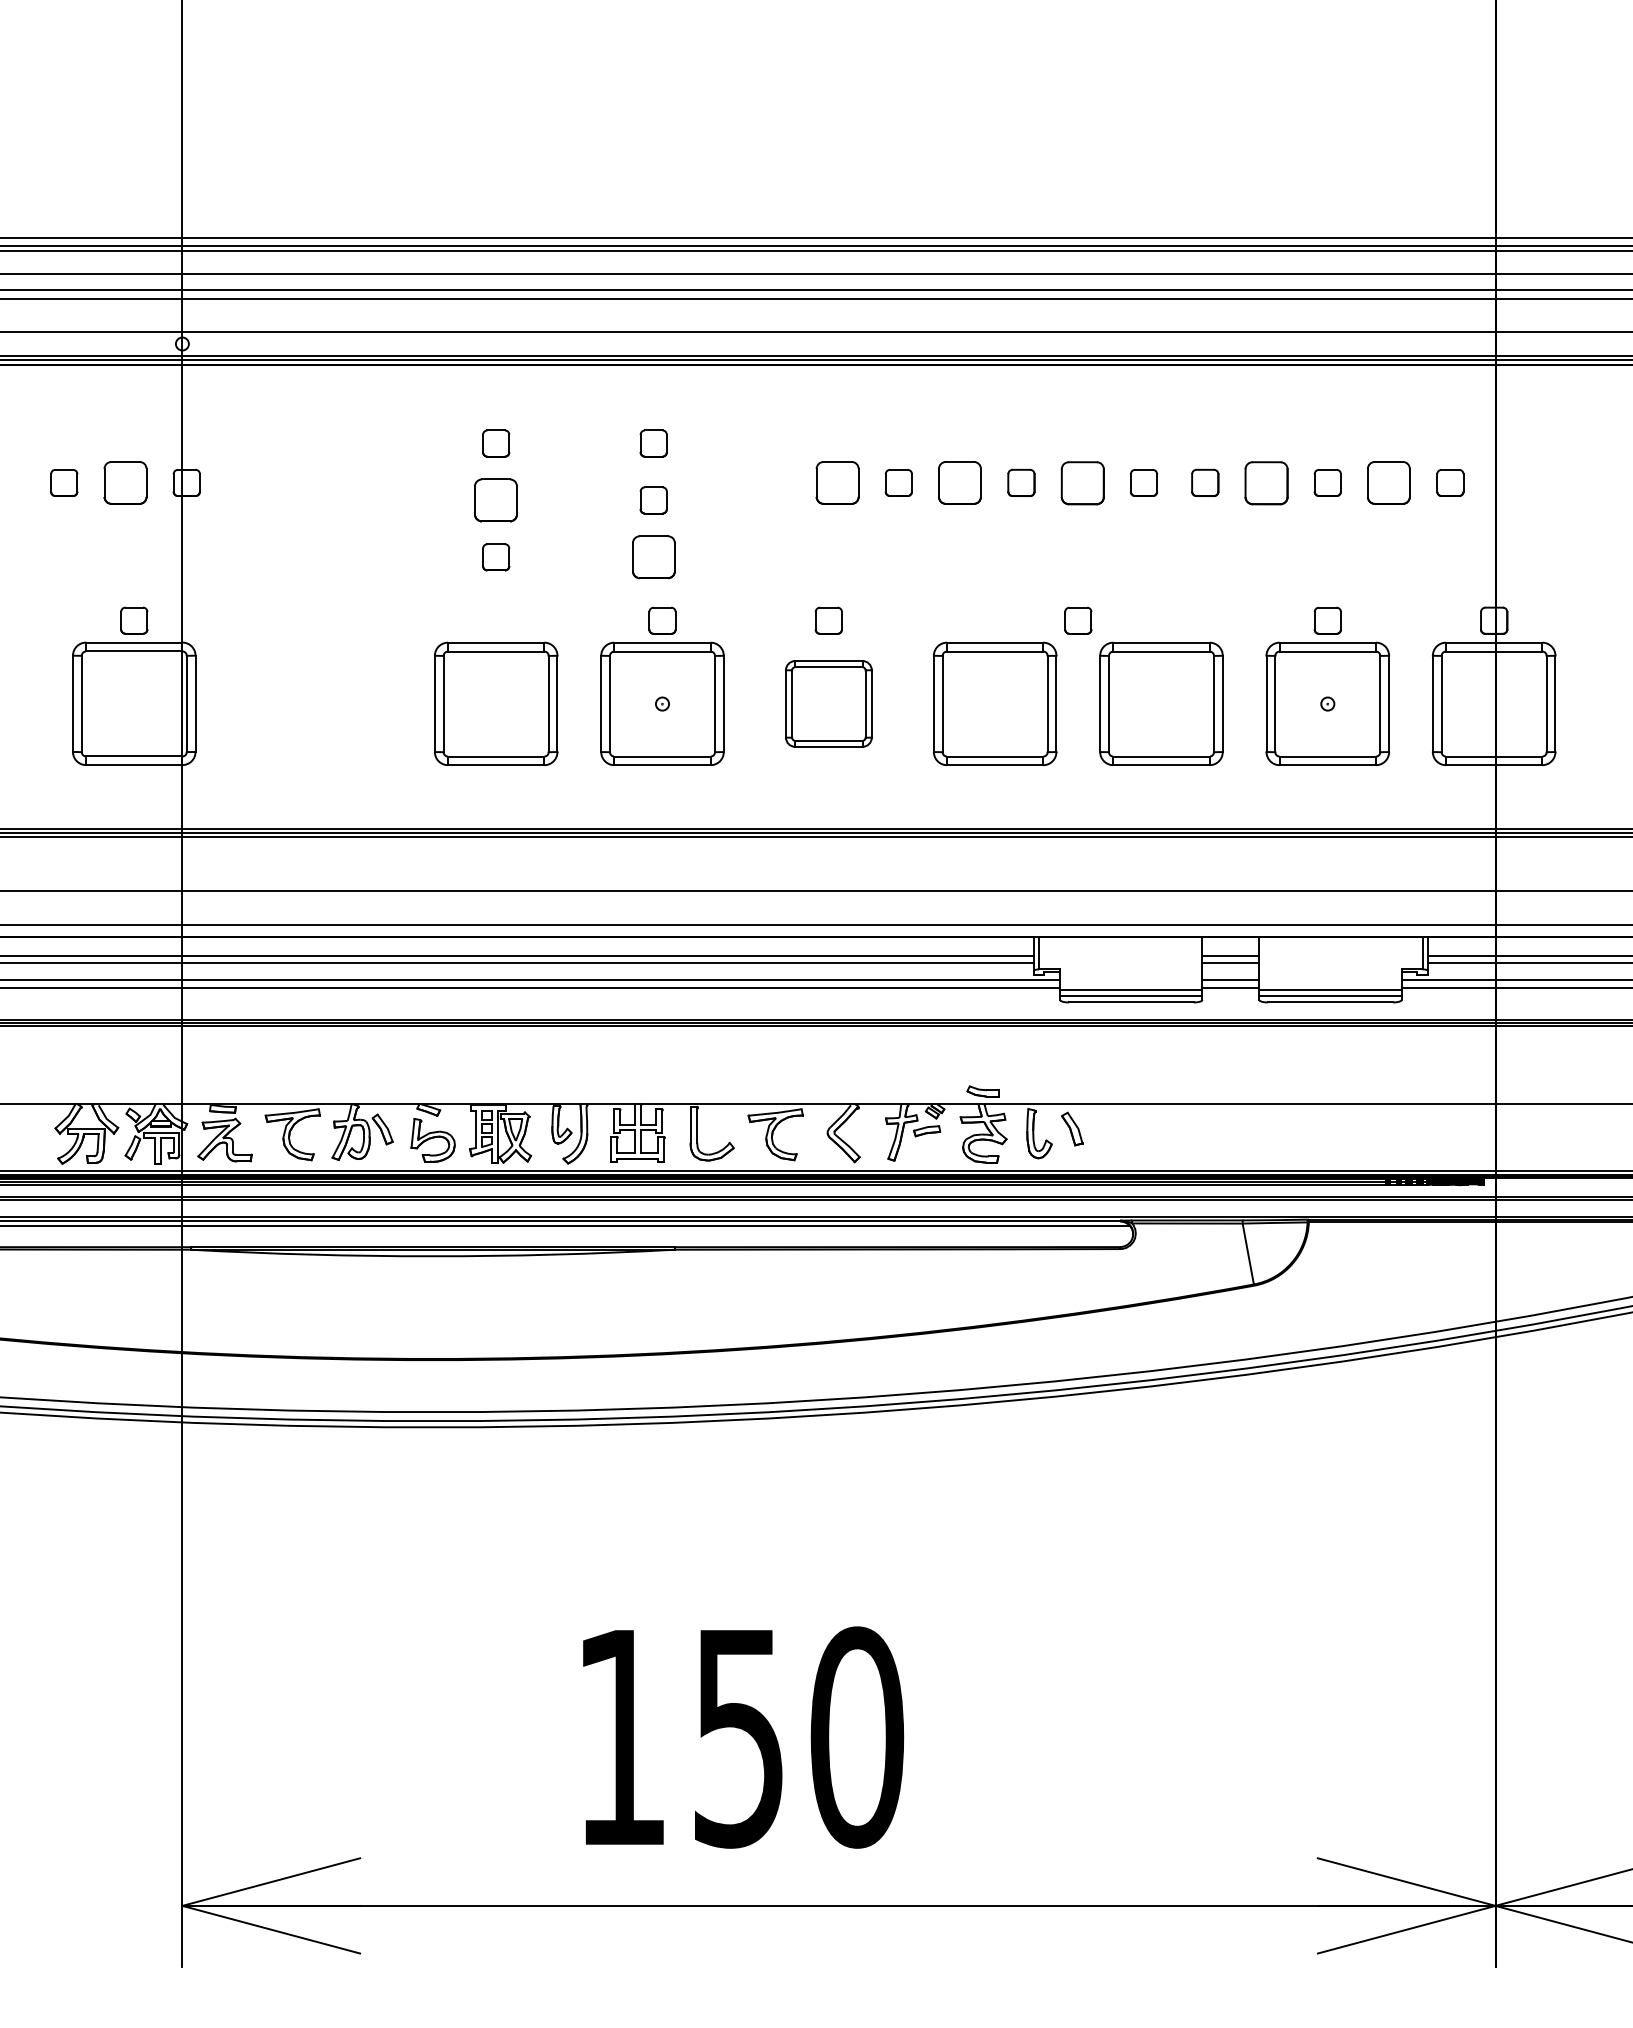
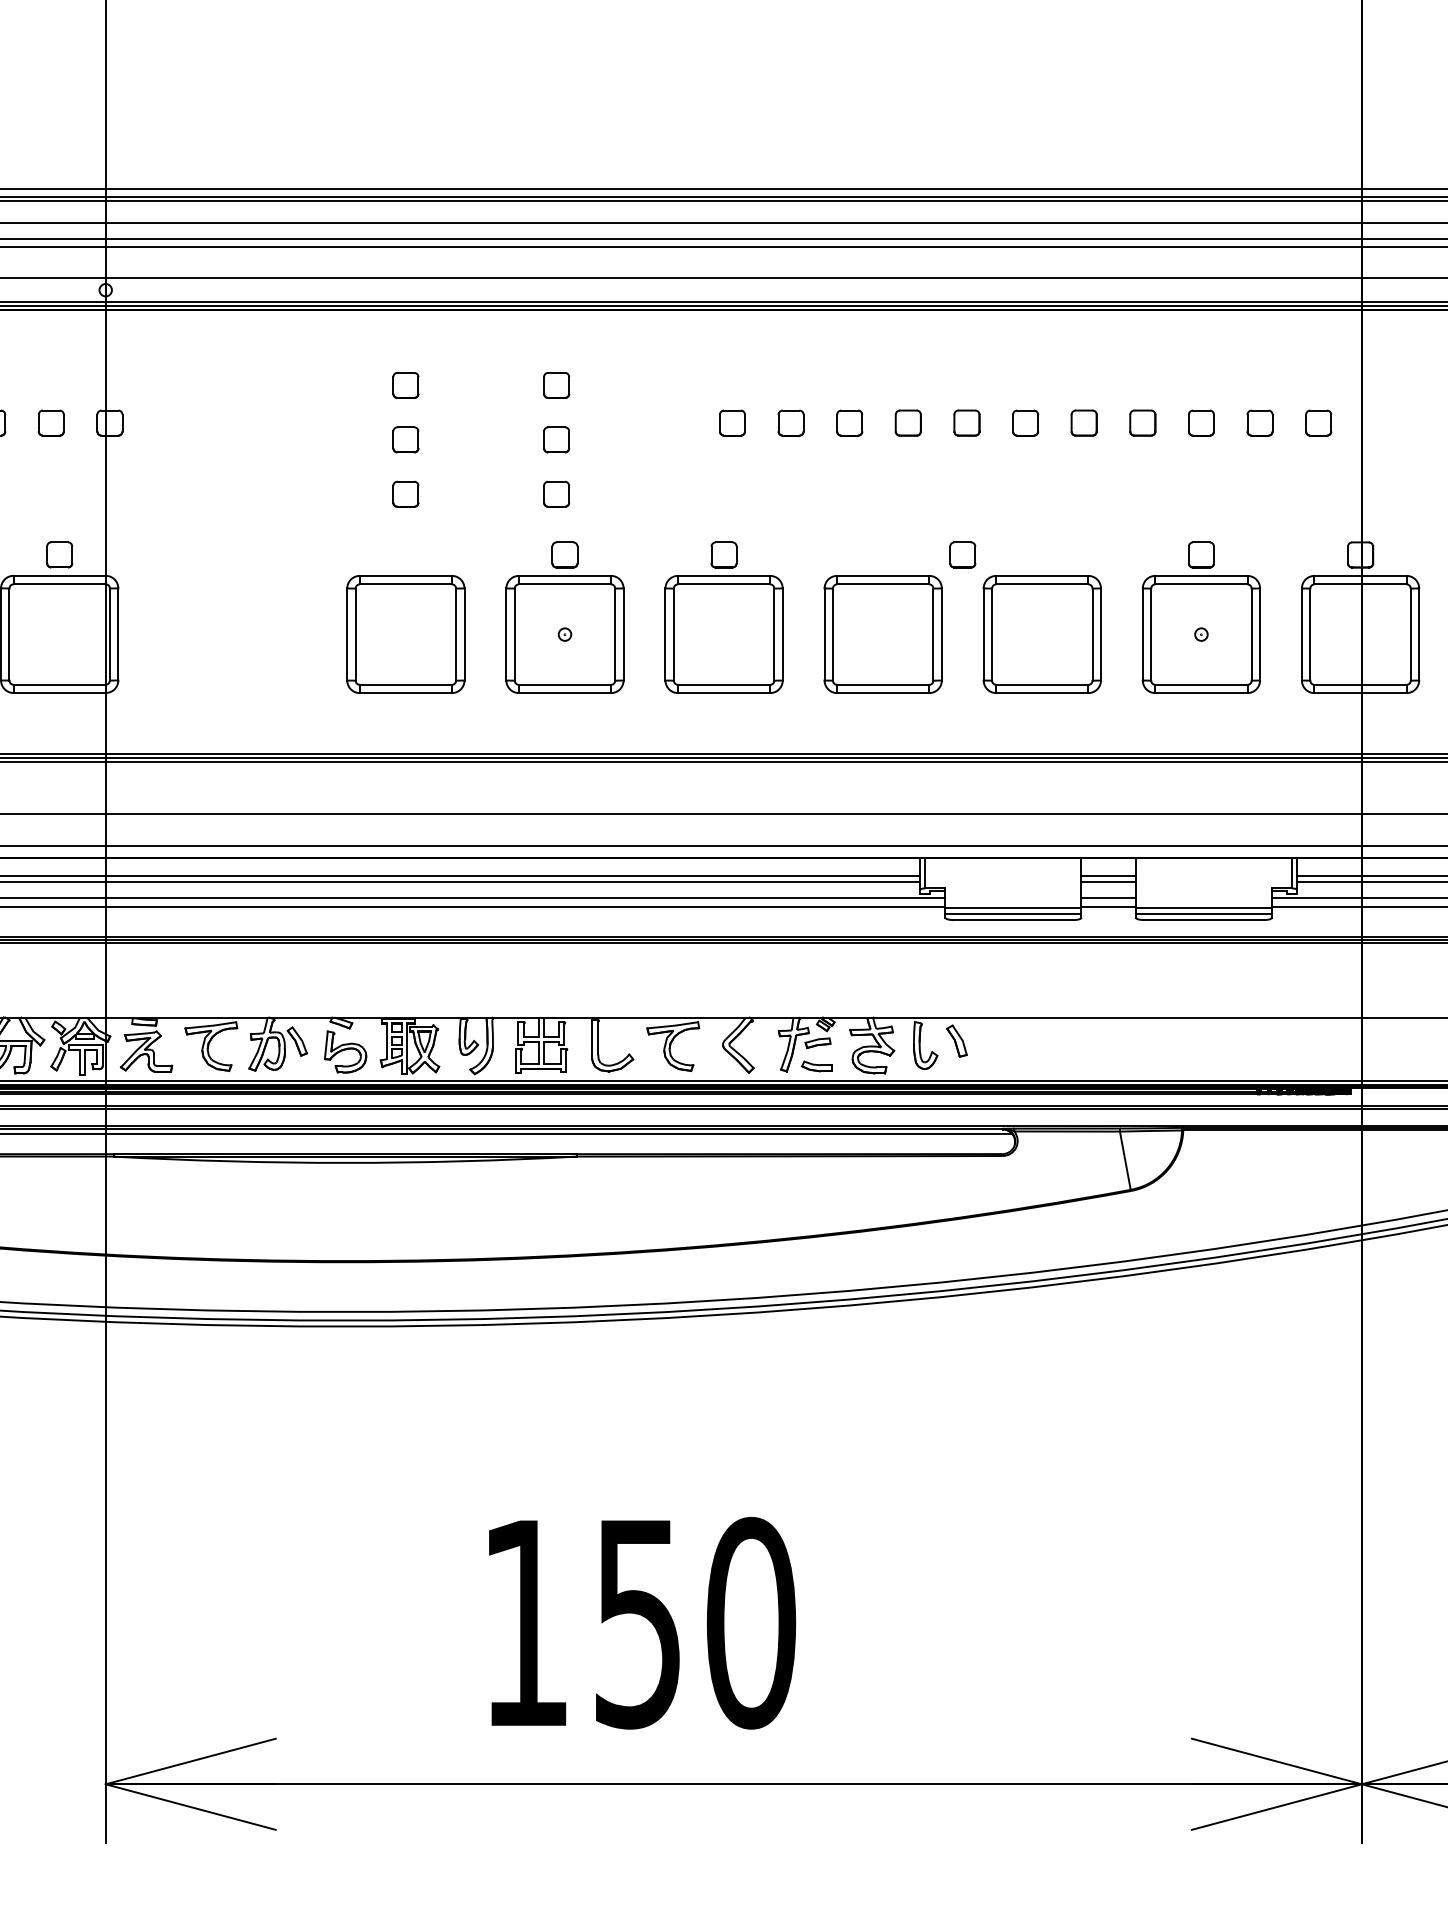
part: (125, 482) -> (51, 422), size x0.62
part: (837, 482) -> (732, 422), size x0.62
part: (960, 482) -> (850, 422), size x0.62
part: (1082, 482) -> (966, 422), size x0.62
part: (1266, 482) -> (1142, 422), size x0.62
part: (1389, 482) -> (1260, 422), size x0.62
part: (496, 500) -> (406, 439), size x0.62
part: (653, 557) -> (556, 494), size x0.62
part: (828, 703) -> (723, 634), size x1.43
part: (982, 1091) -> (816, 1066), moved

